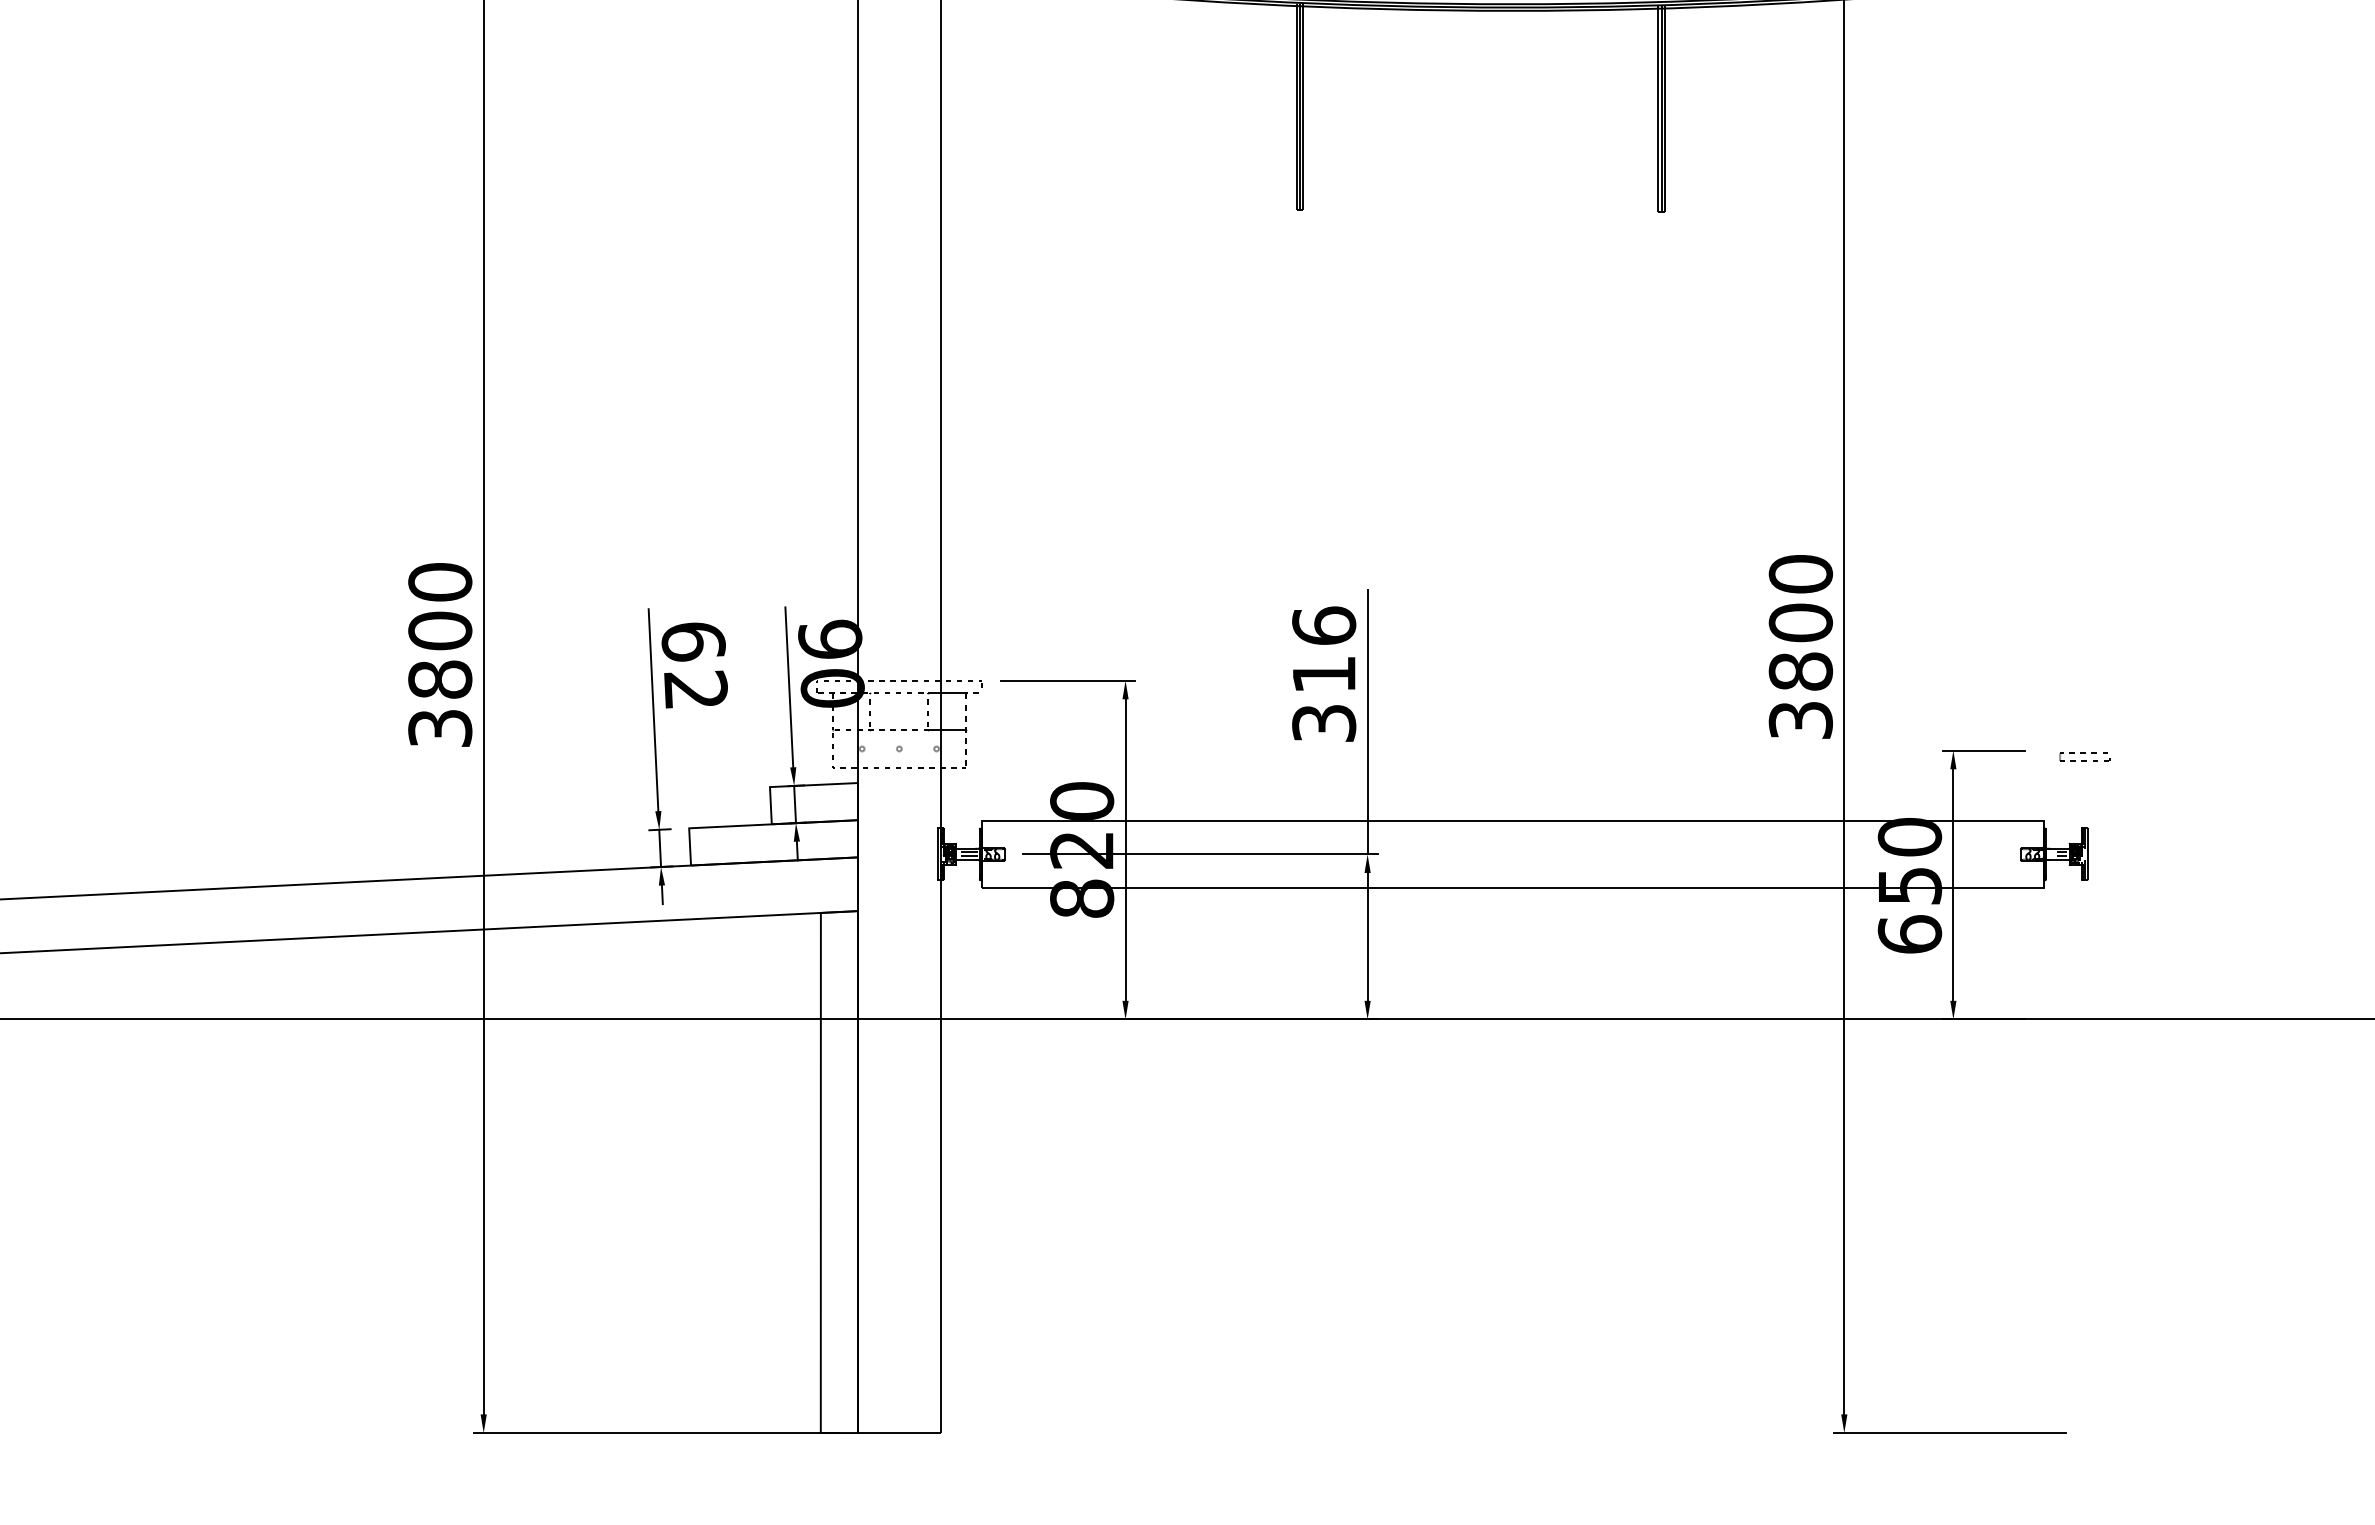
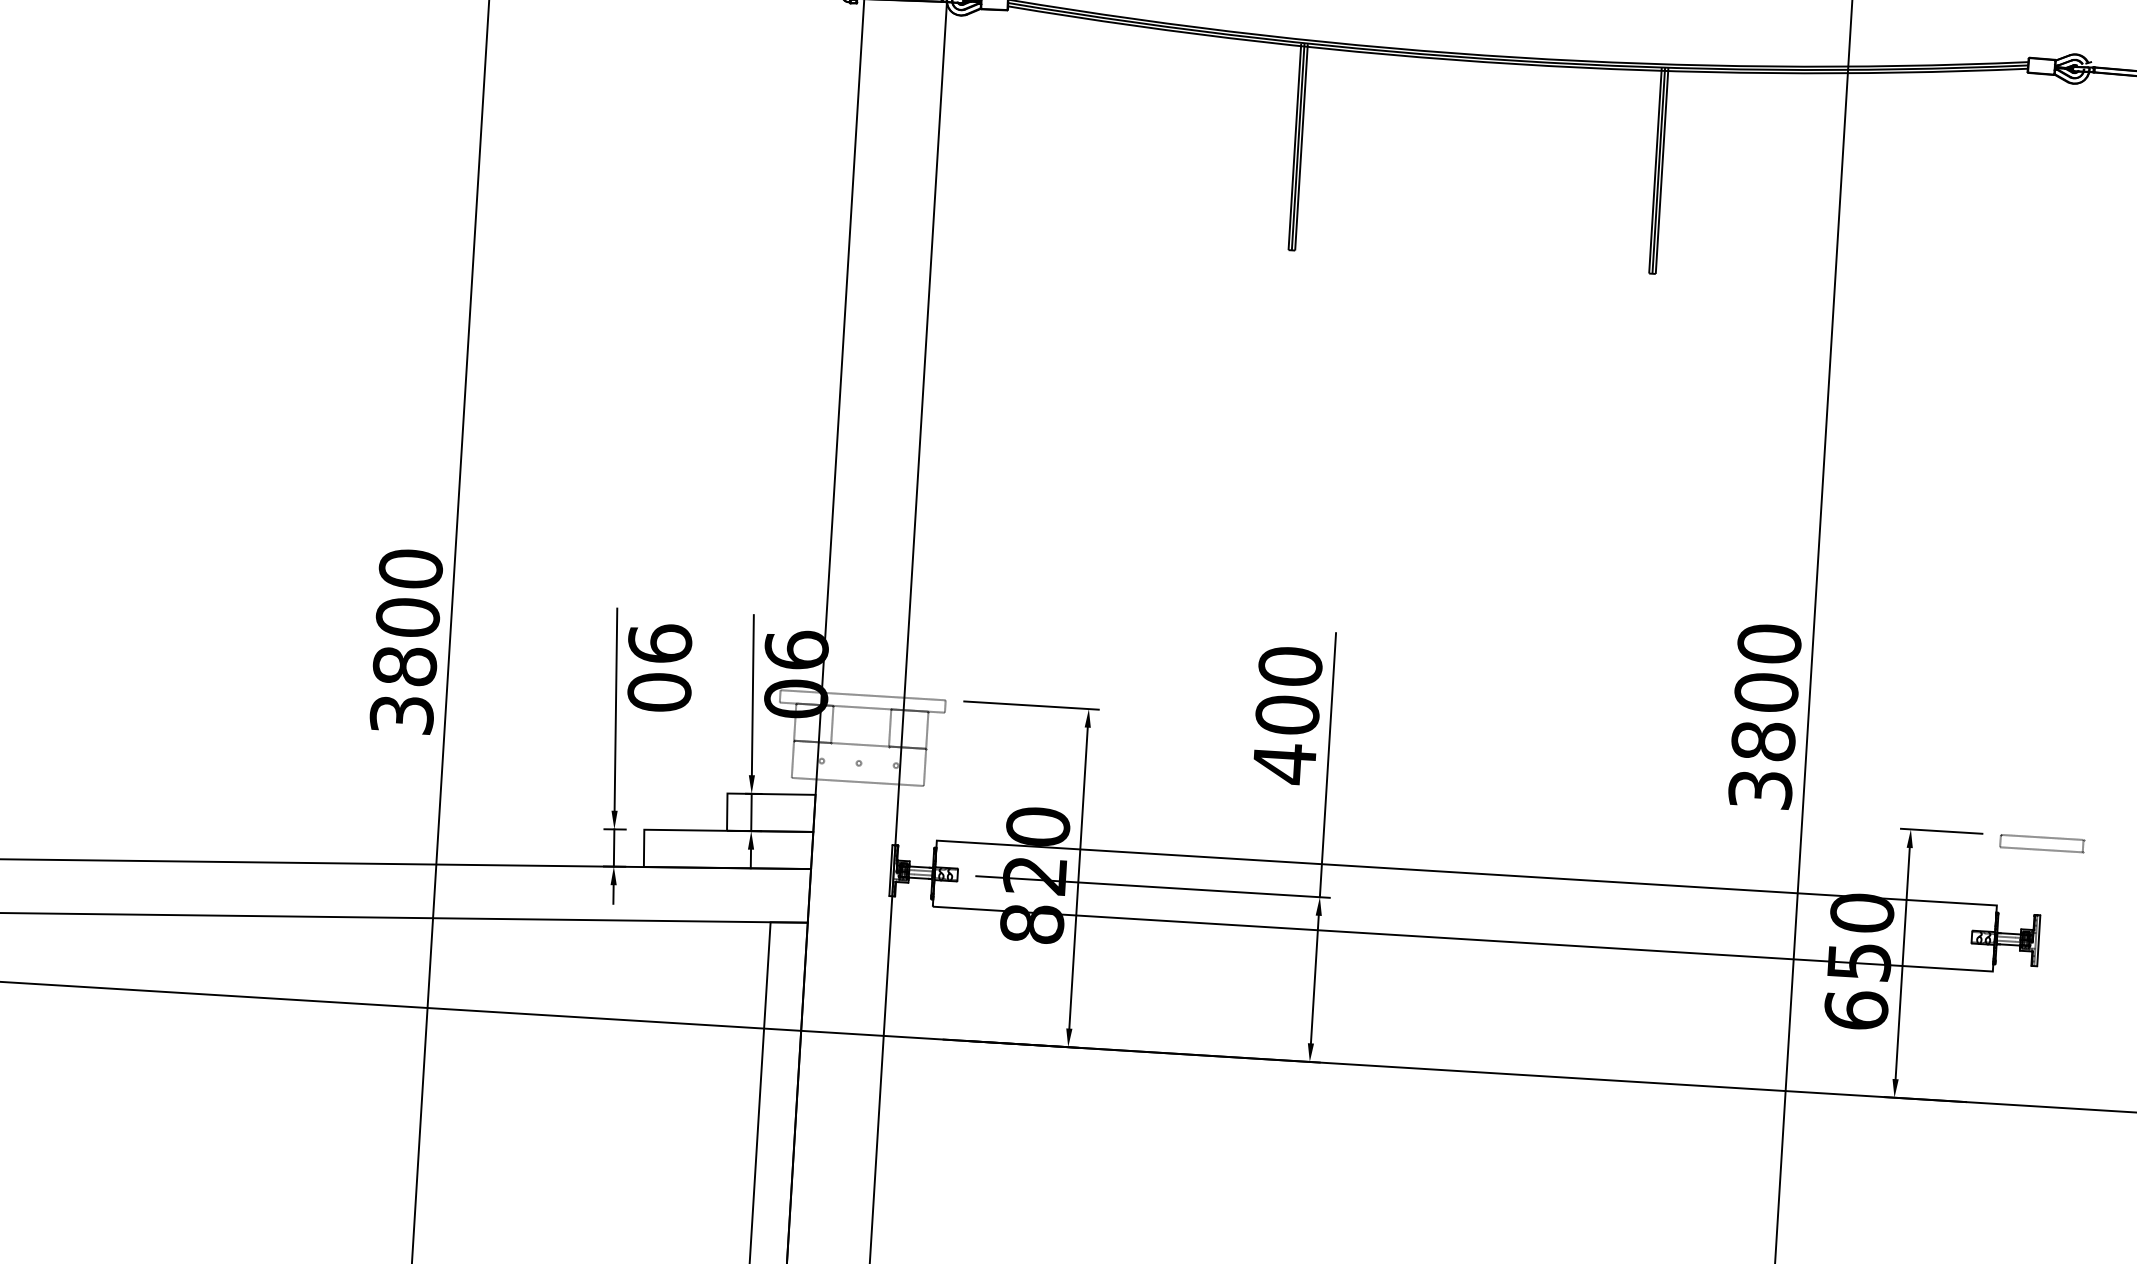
text: (694, 665) -> (659, 667), 62 -> 90
text: (1324, 674) -> (1287, 715), 316 -> 400
part: (2084, 757) -> (2041, 844), size x1.67

